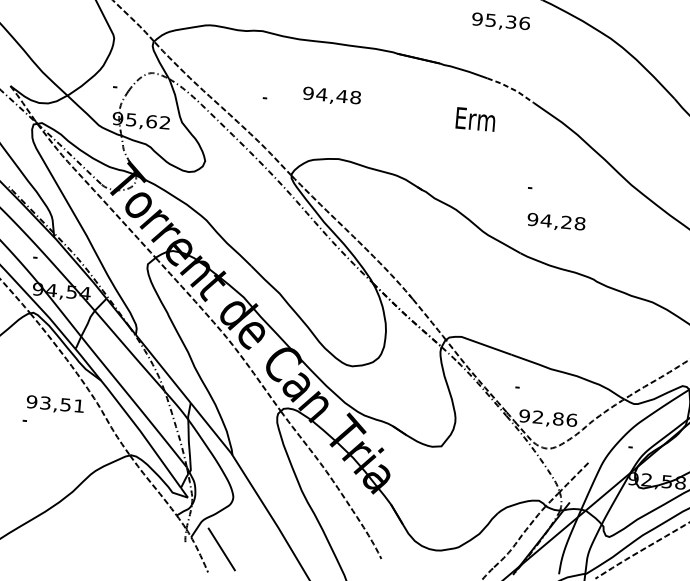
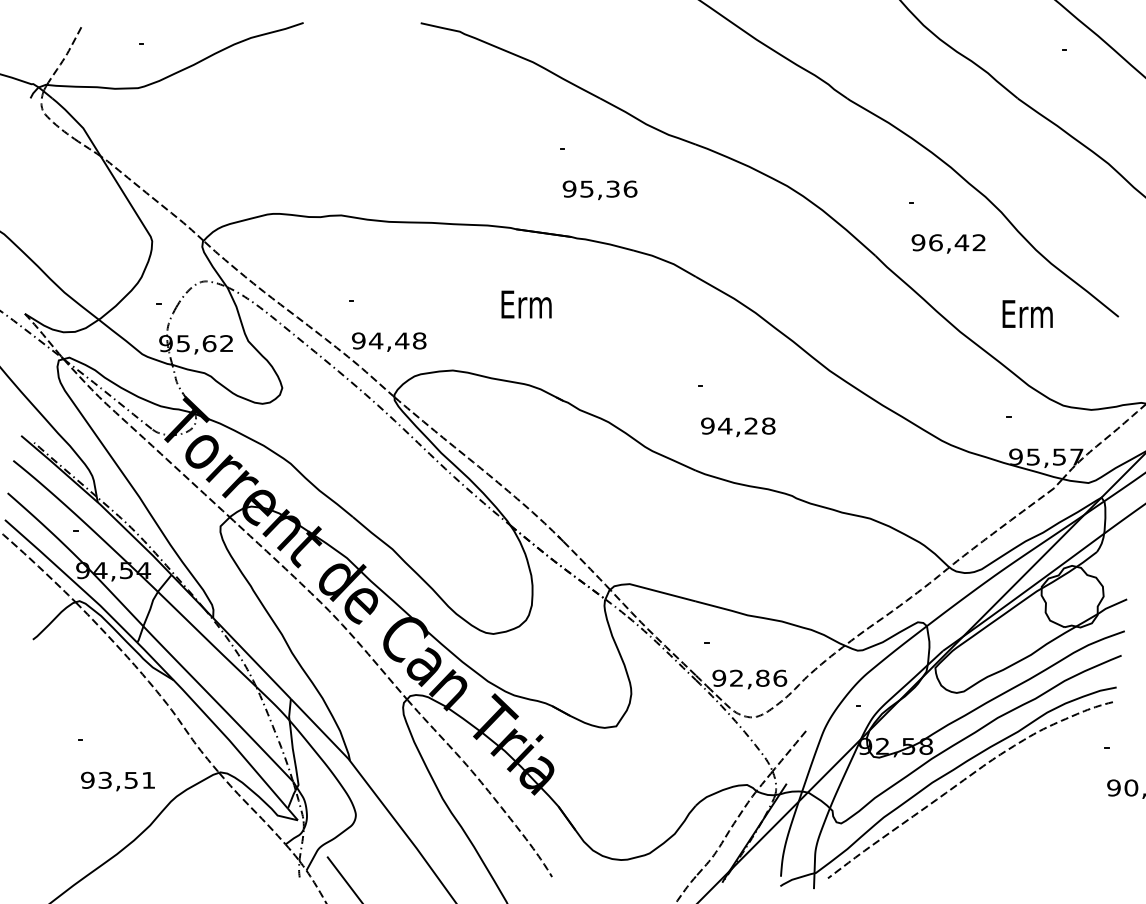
text: (500, 22) -> (599, 190), moved
line: (511, 88) -> (666, 261), dashed -> solid
text: (332, 95) -> (389, 341), moved
text: (475, 119) -> (526, 304), moved
text: (54, 404) -> (117, 781), moved

